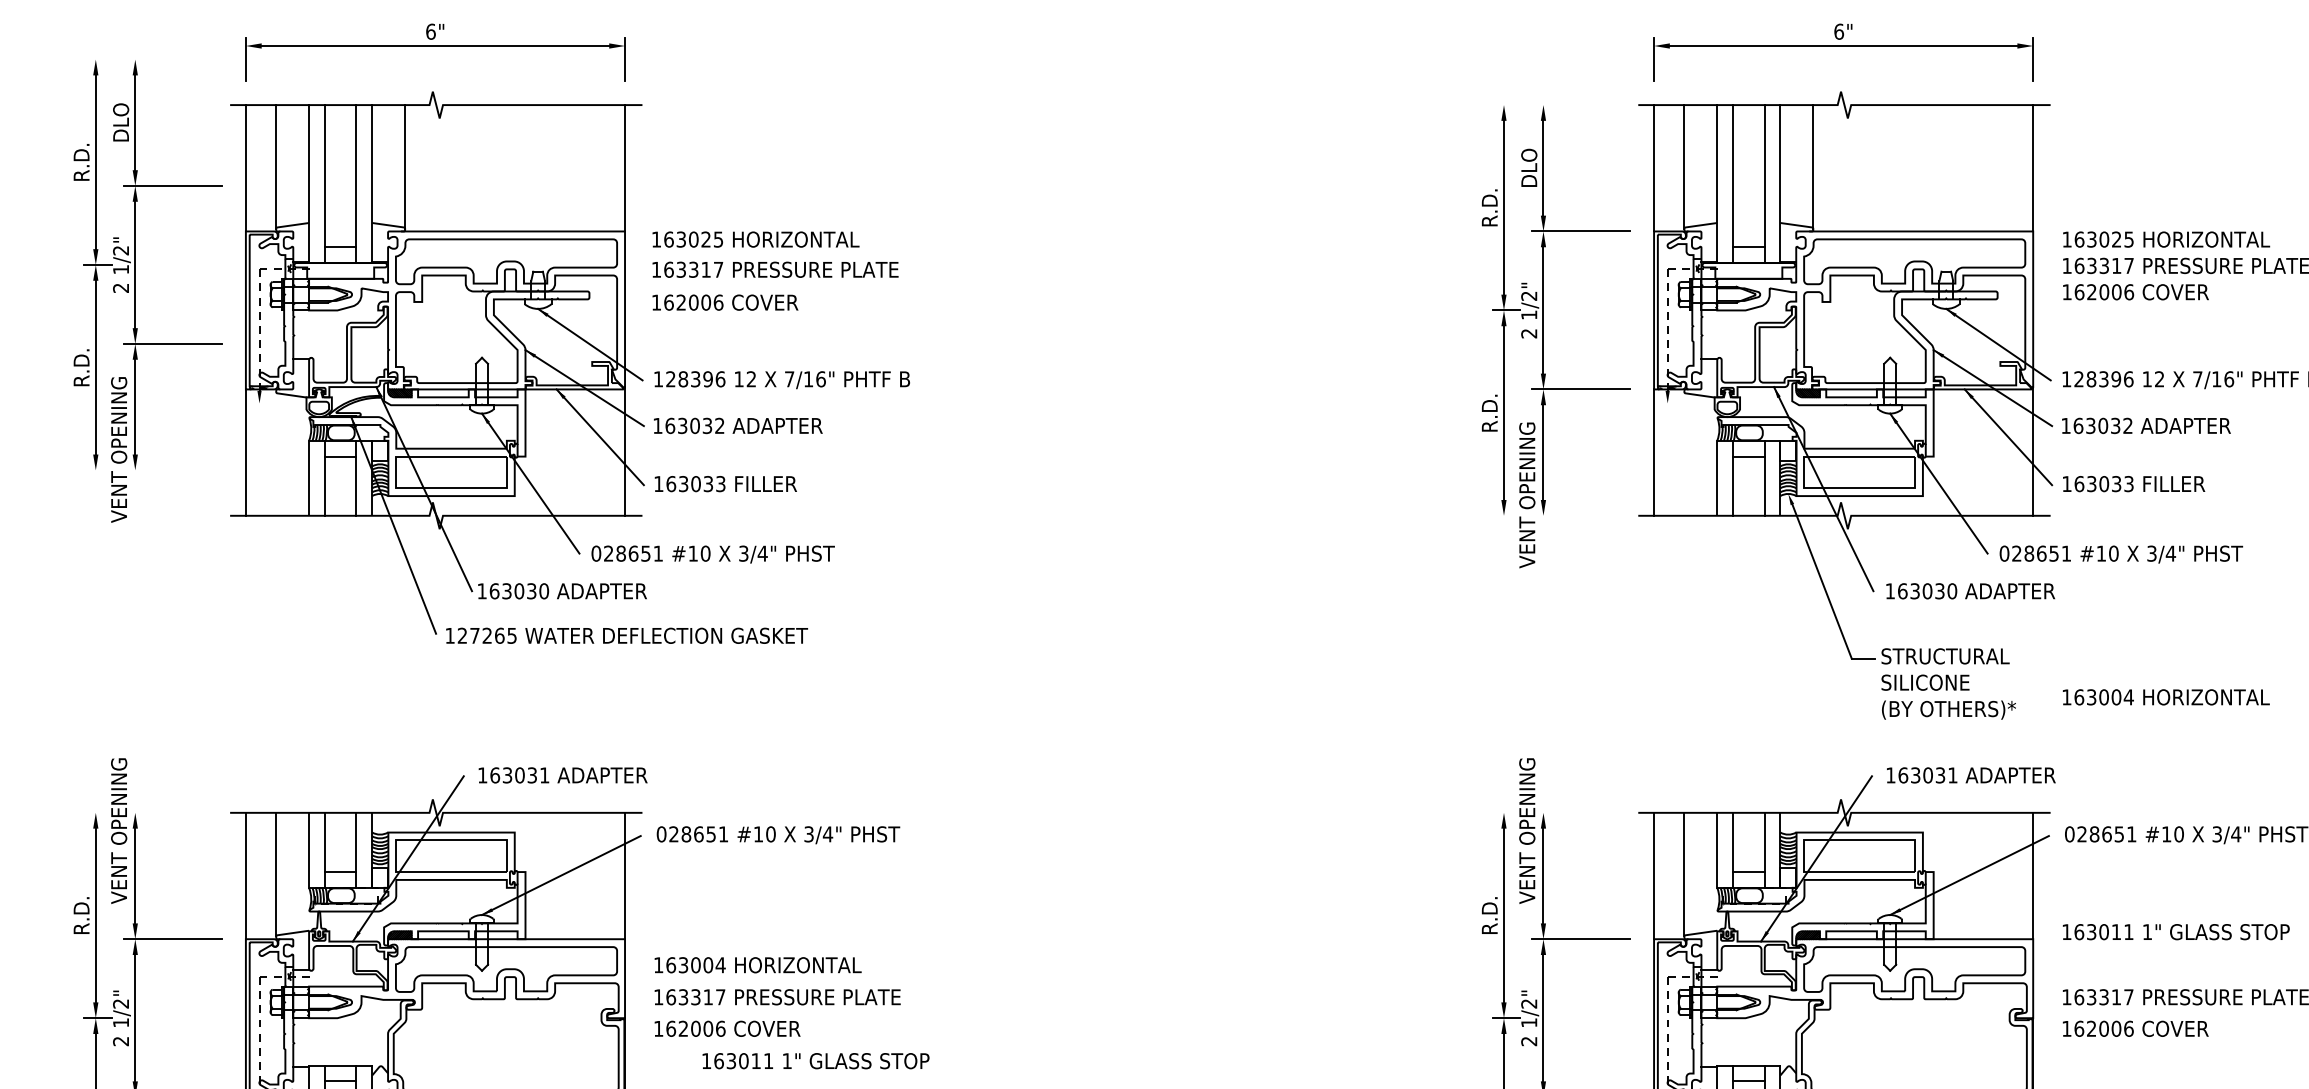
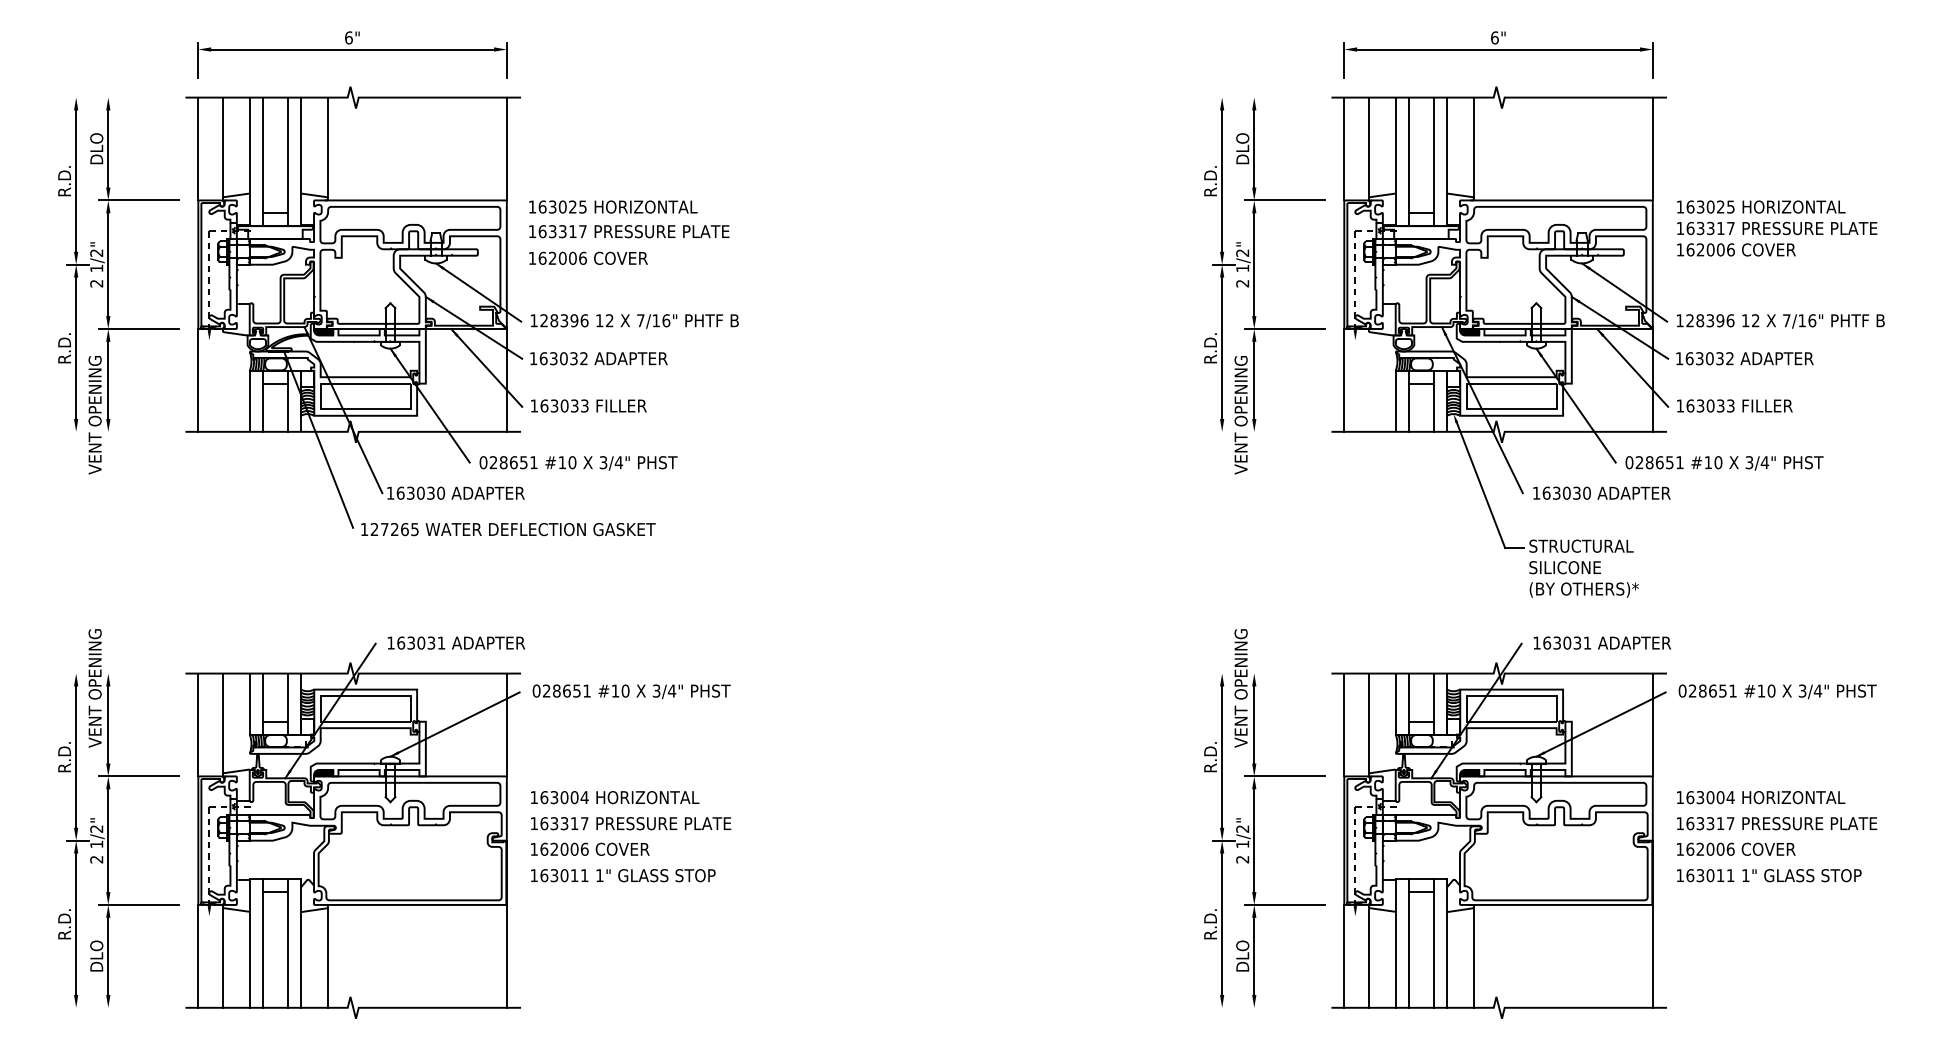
part: (135, 291) -> (108, 286), moved
text: (2166, 697) -> (1761, 797), moved
text: (2176, 931) -> (1769, 875), moved
text: (816, 1060) -> (623, 875), moved

